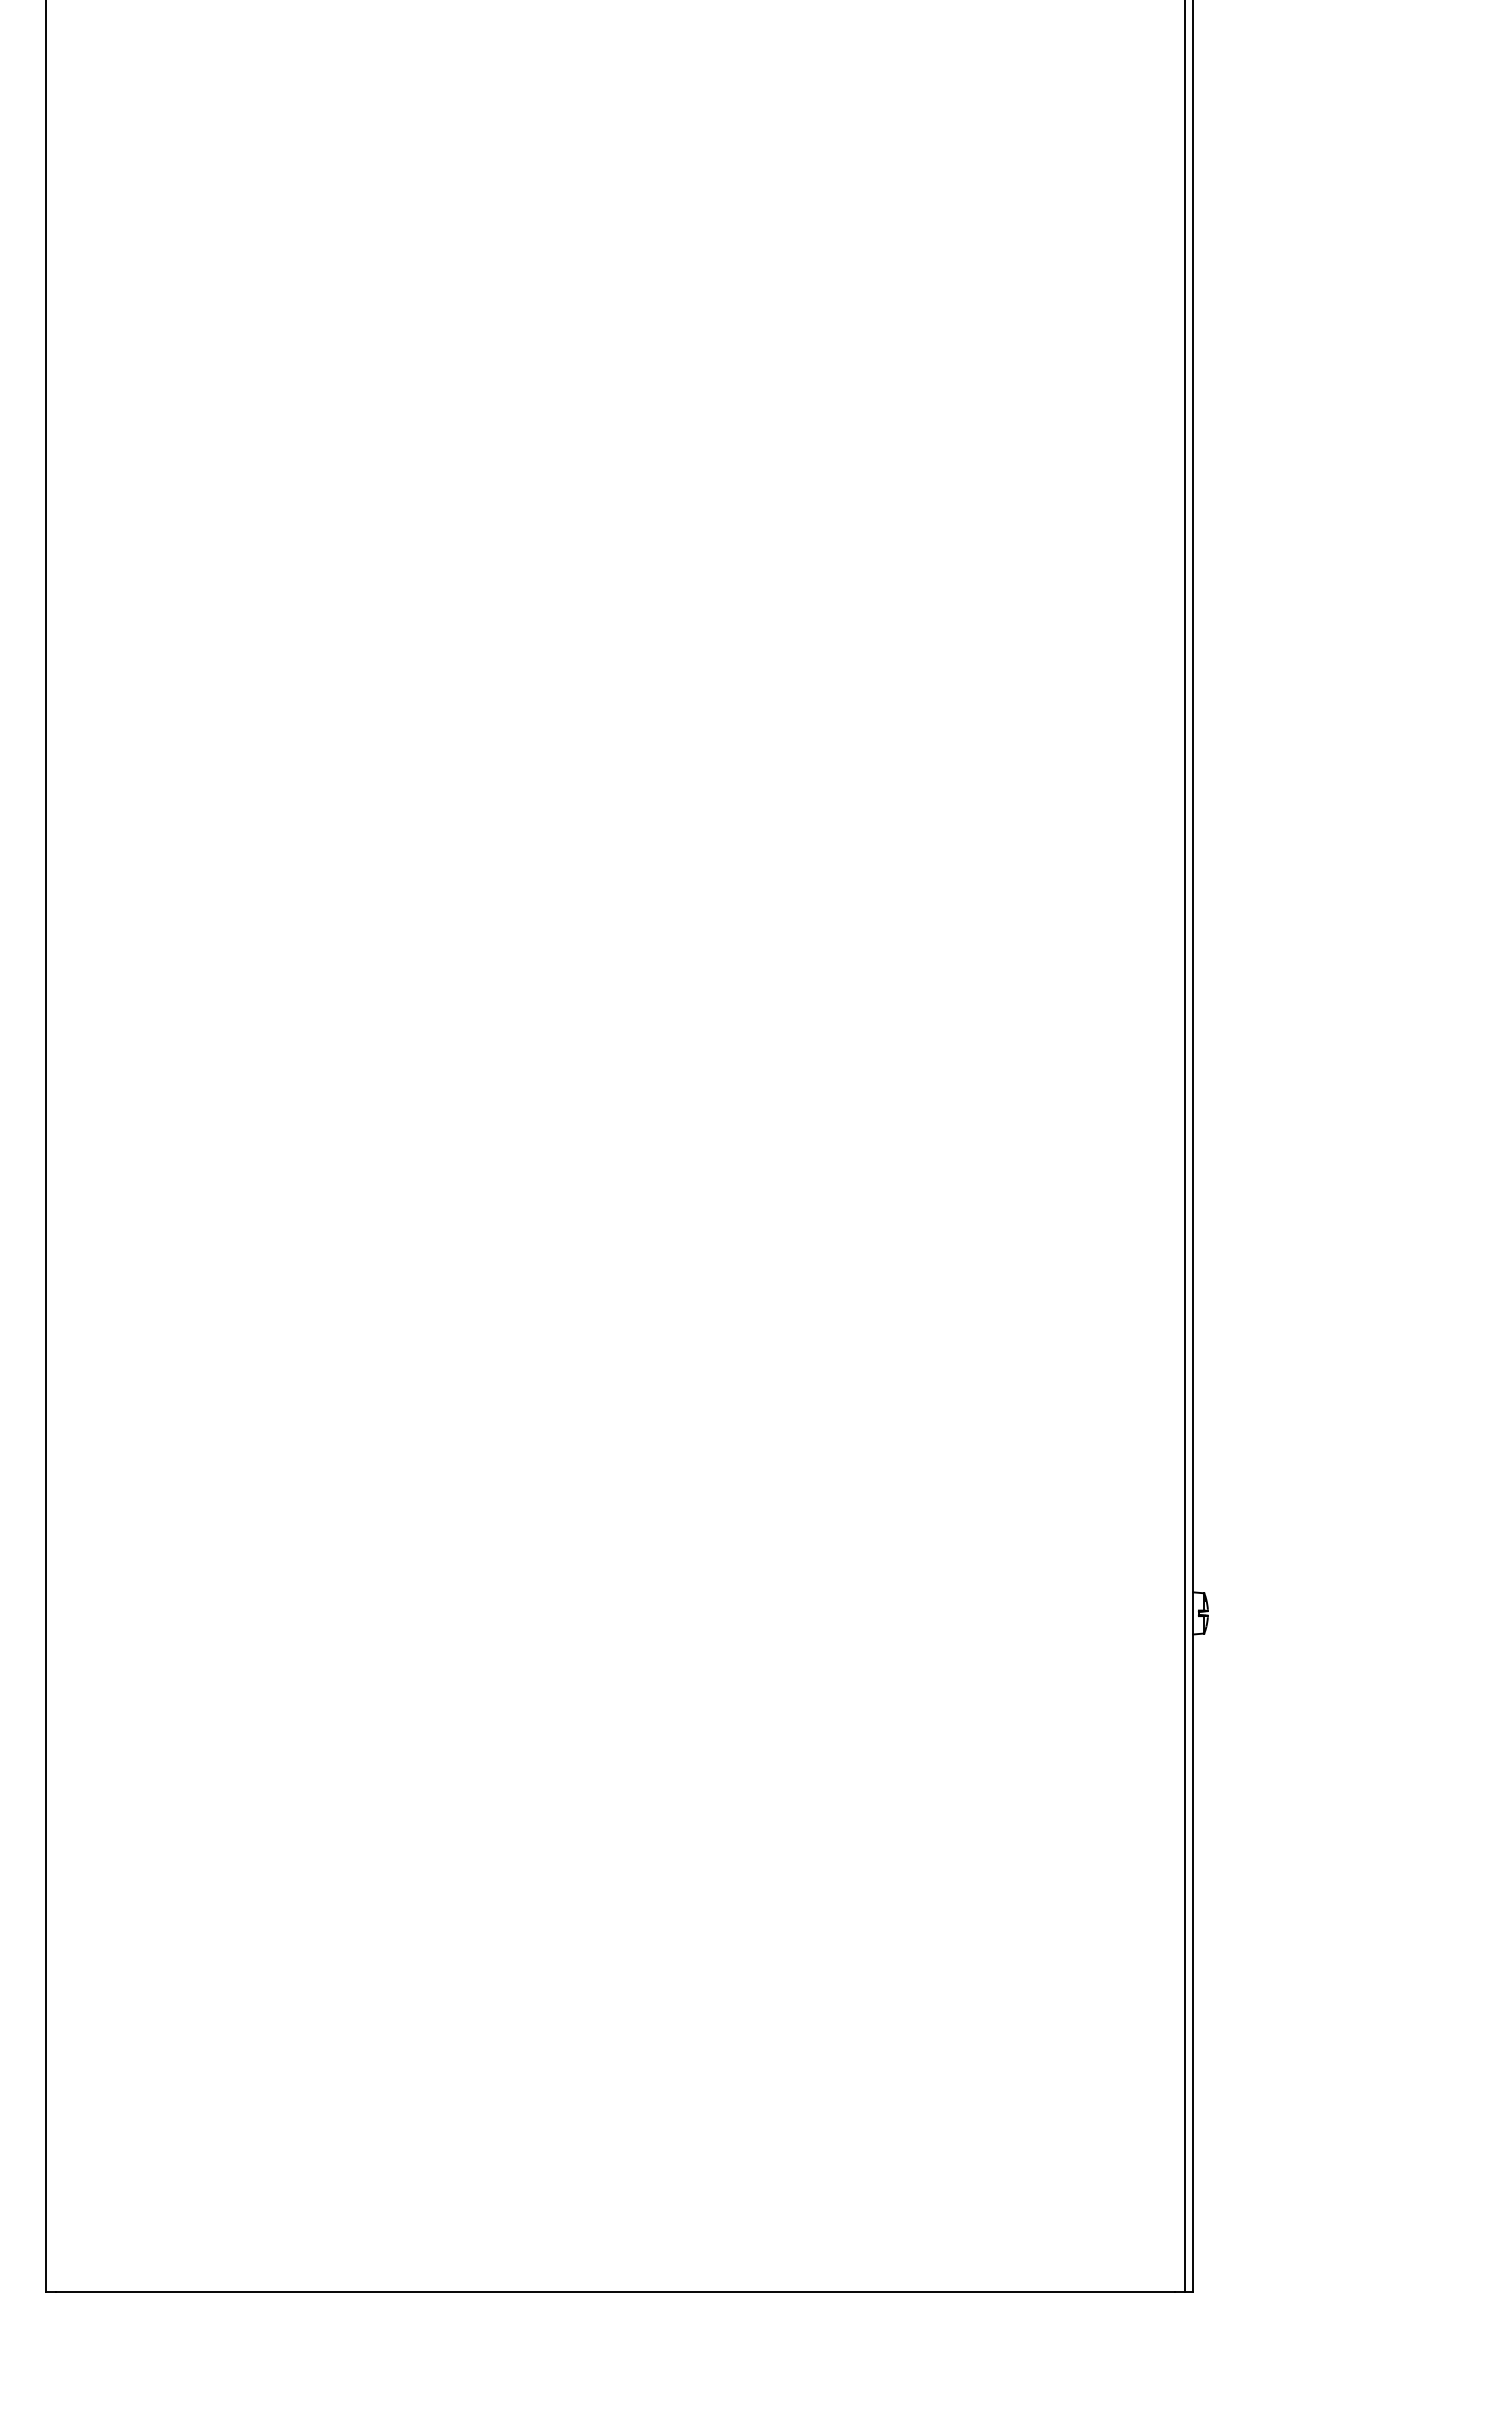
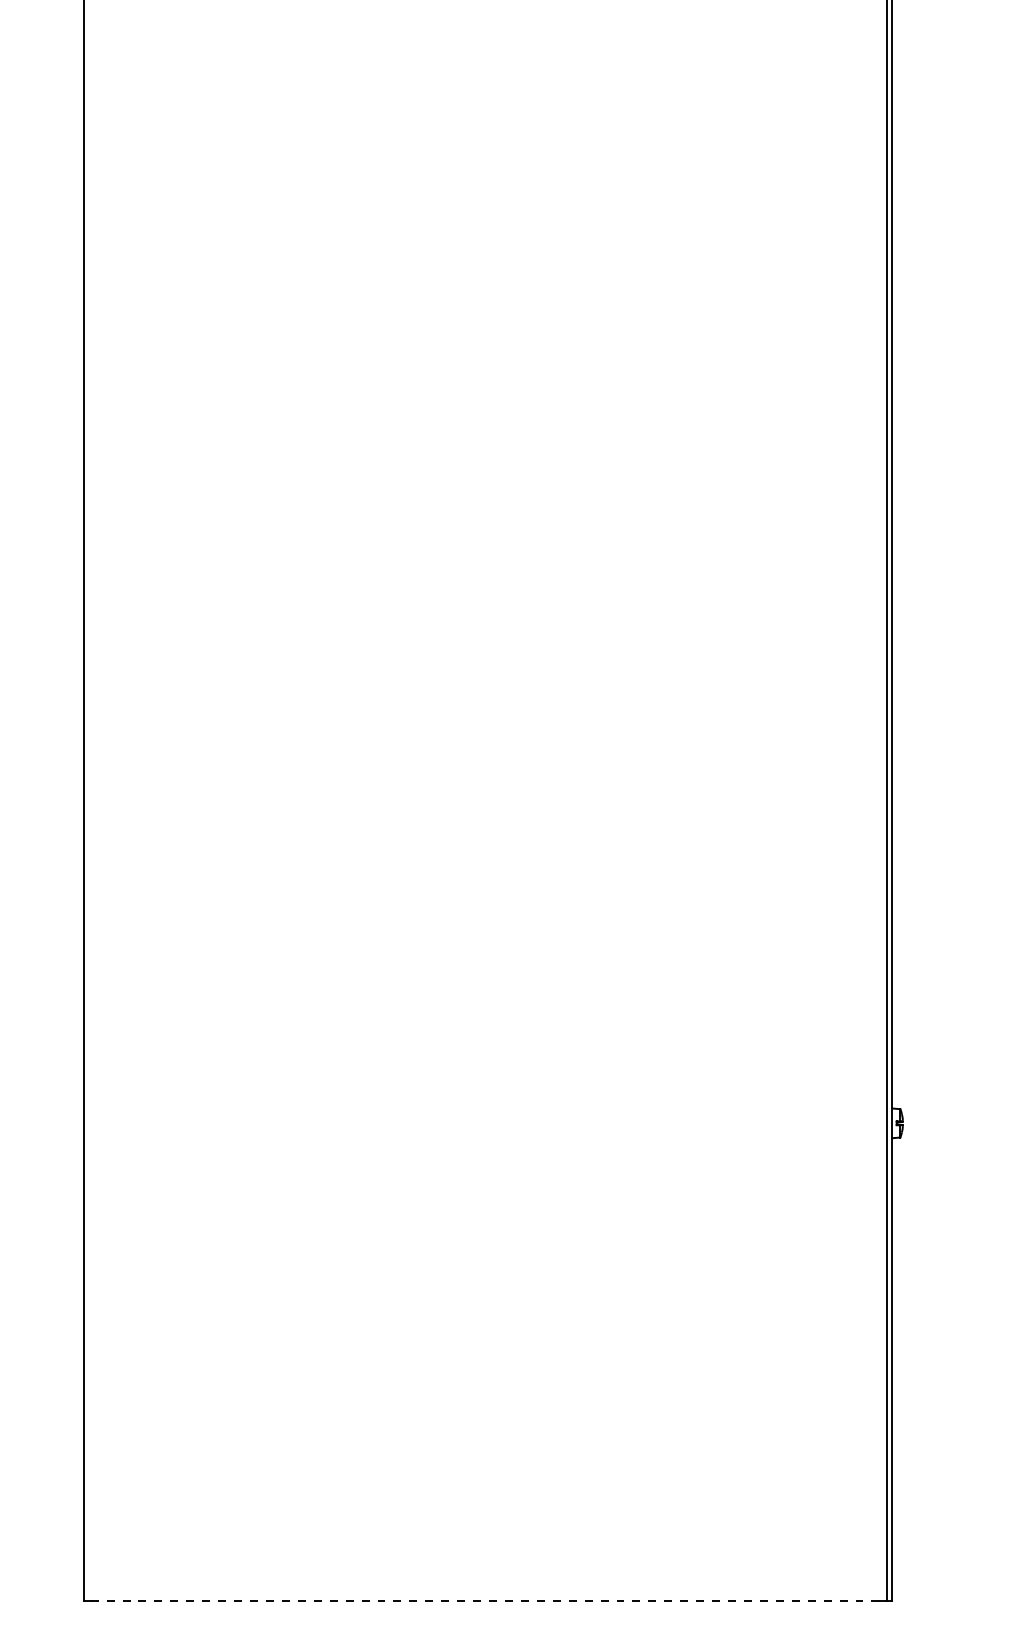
line: (614, 2291) -> (484, 1601), solid -> dashed

